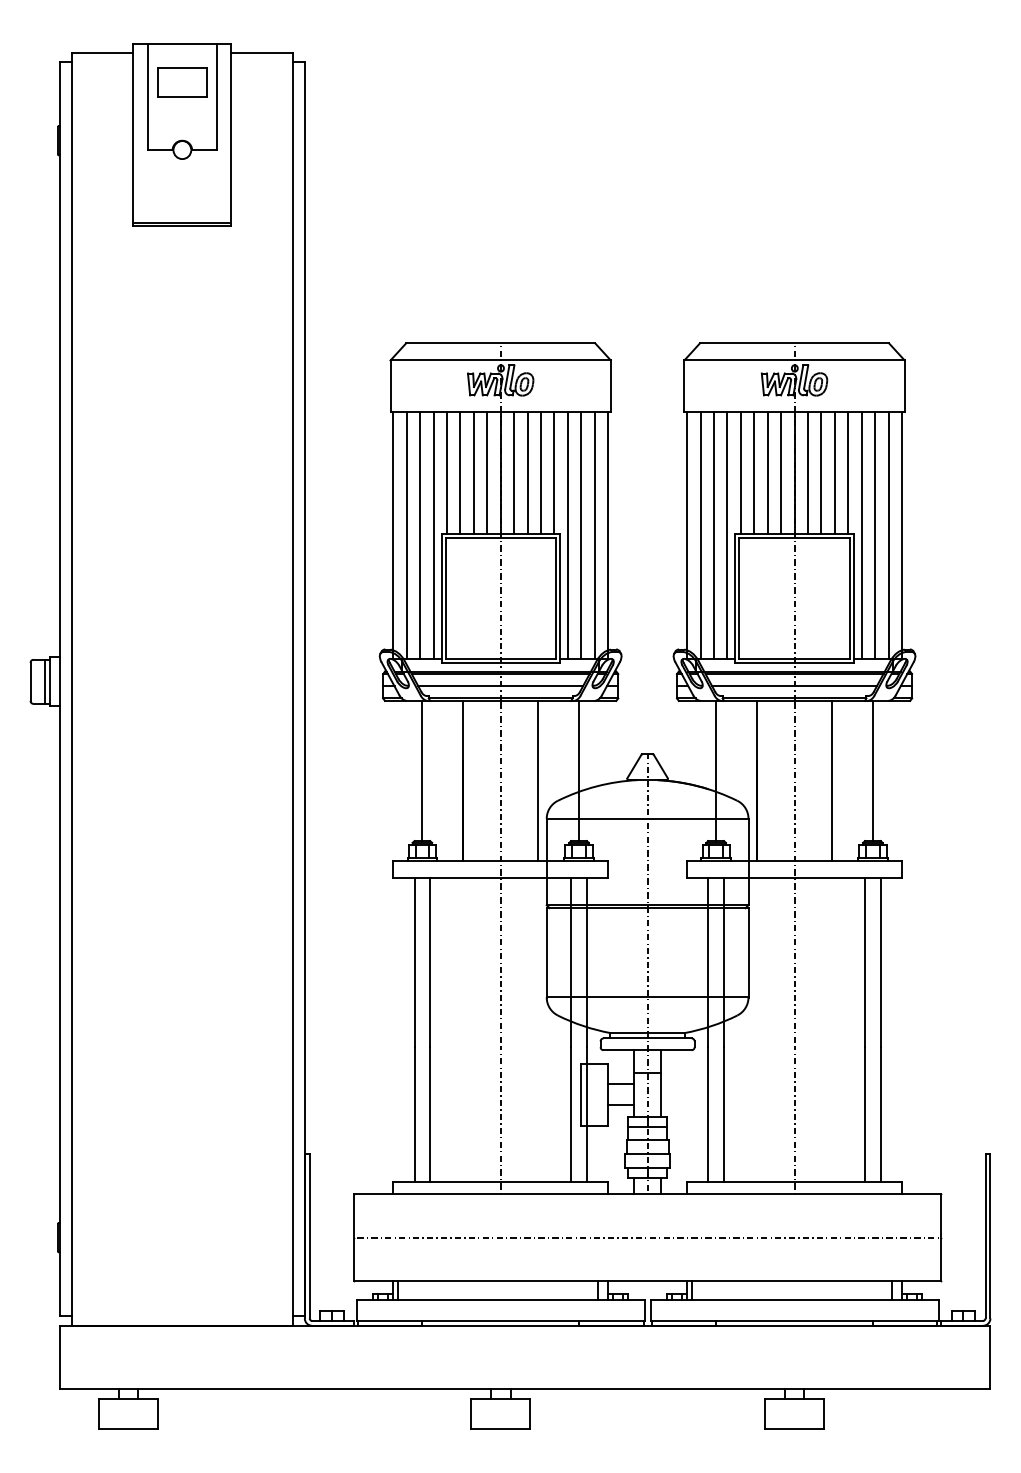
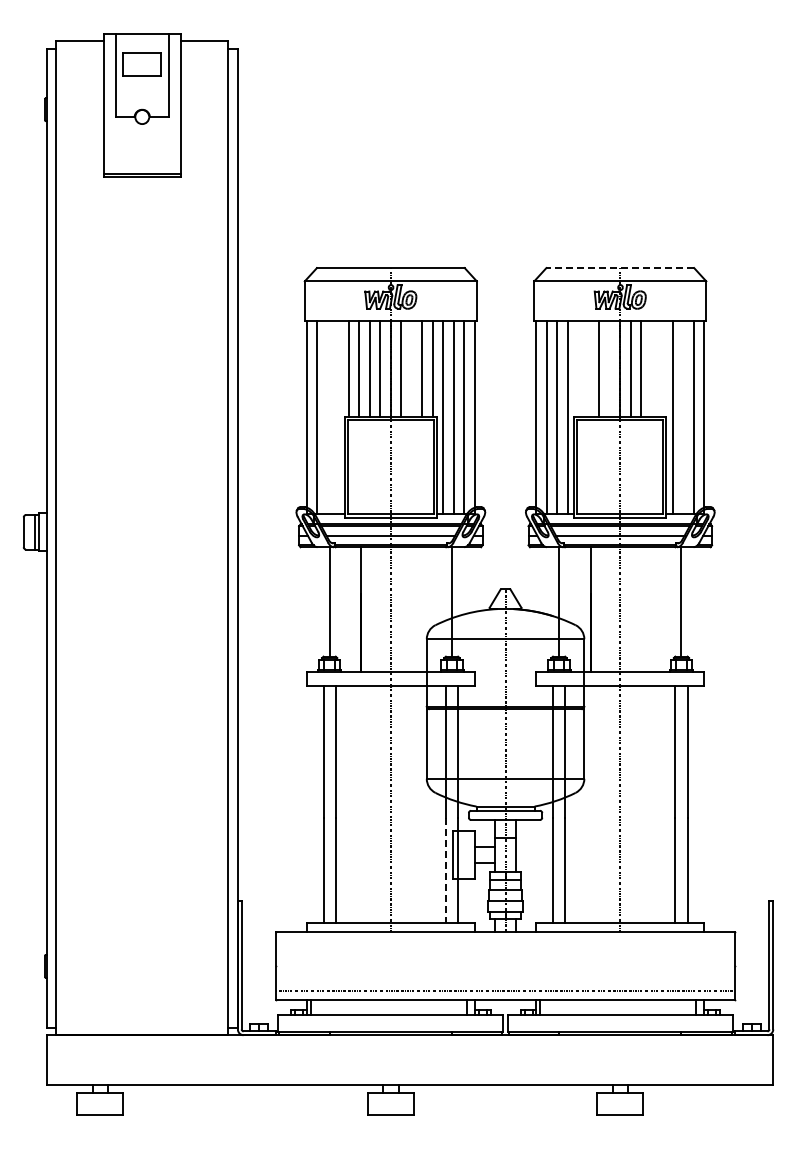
line: (794, 343) -> (620, 268), solid -> dashed
line: (527, 472) -> (411, 368), removed
line: (741, 472) -> (578, 368), removed
line: (753, 472) -> (588, 368), removed
line: (780, 472) -> (609, 368), removed
line: (834, 472) -> (651, 368), removed
line: (848, 472) -> (662, 368), removed
line: (419, 534) -> (327, 417), removed
line: (433, 534) -> (338, 417), removed
line: (875, 534) -> (683, 417), removed
line: (538, 780) -> (420, 609), removed
line: (831, 780) -> (649, 609), removed
line: (570, 1114) -> (445, 870), solid -> dashed
line: (647, 1237) -> (505, 991), moved

